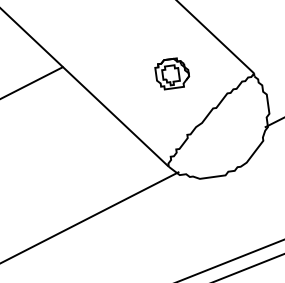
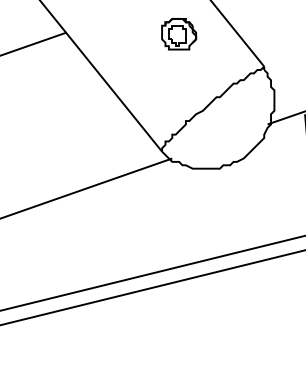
part: (172, 73) -> (179, 34), moved

